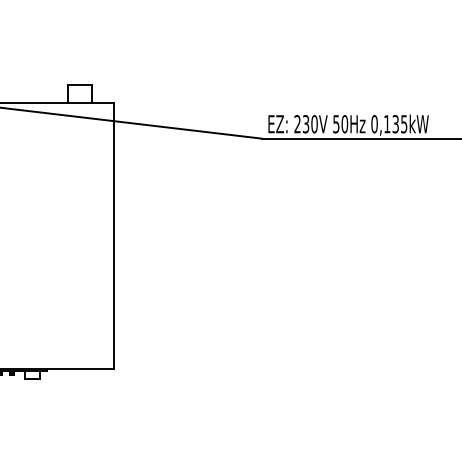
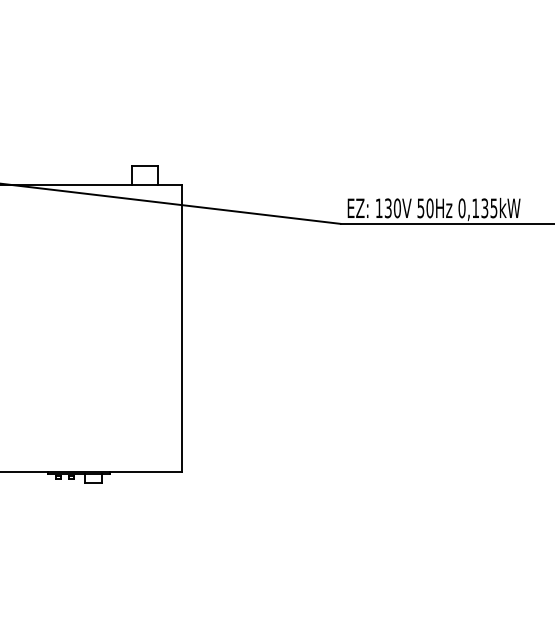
text: (296, 123) -> (378, 207), 230V -> 130V

